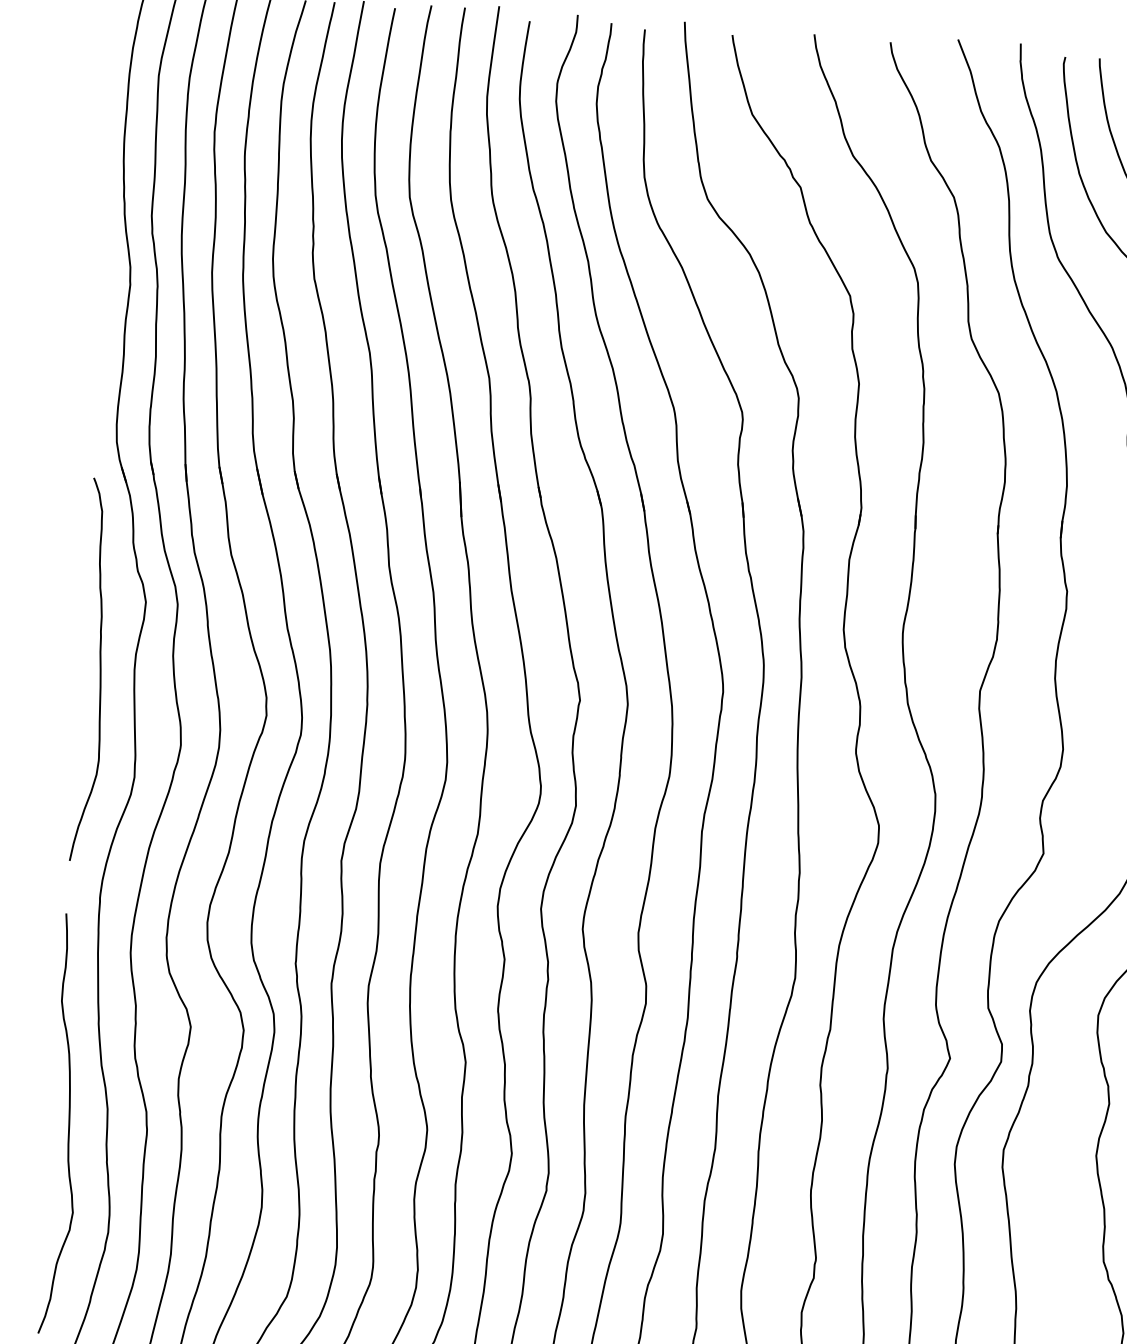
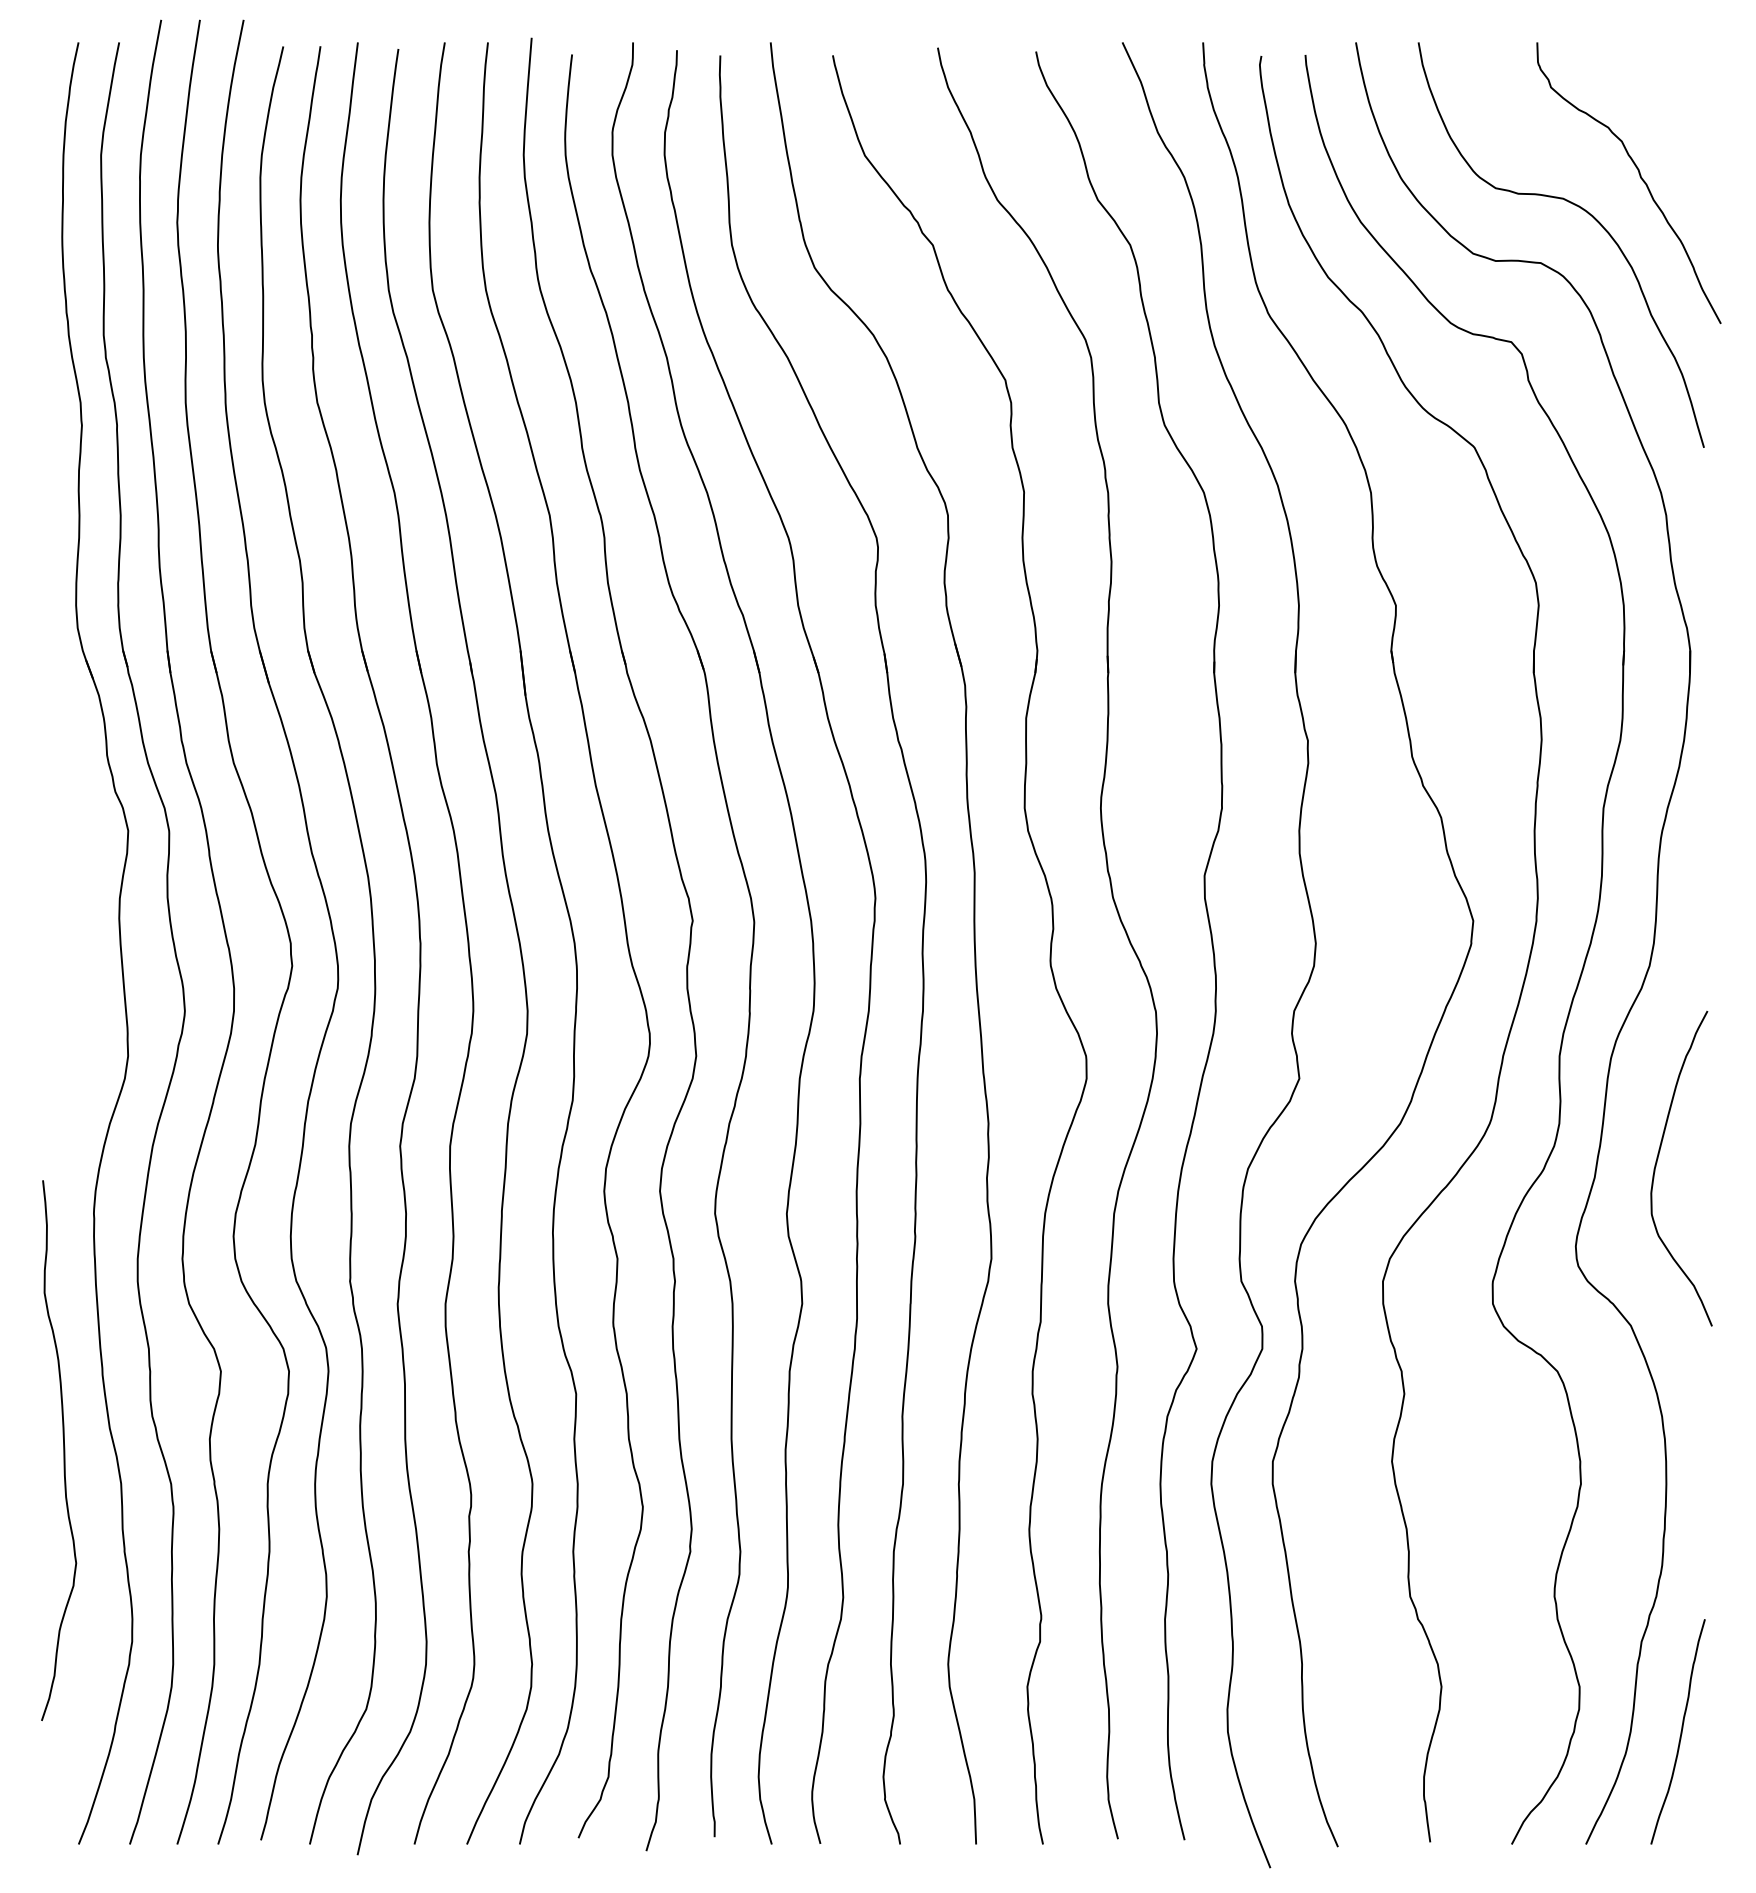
curve: (99, 669) -> (74, 921), removed
curve: (68, 1124) -> (63, 1450), moved

